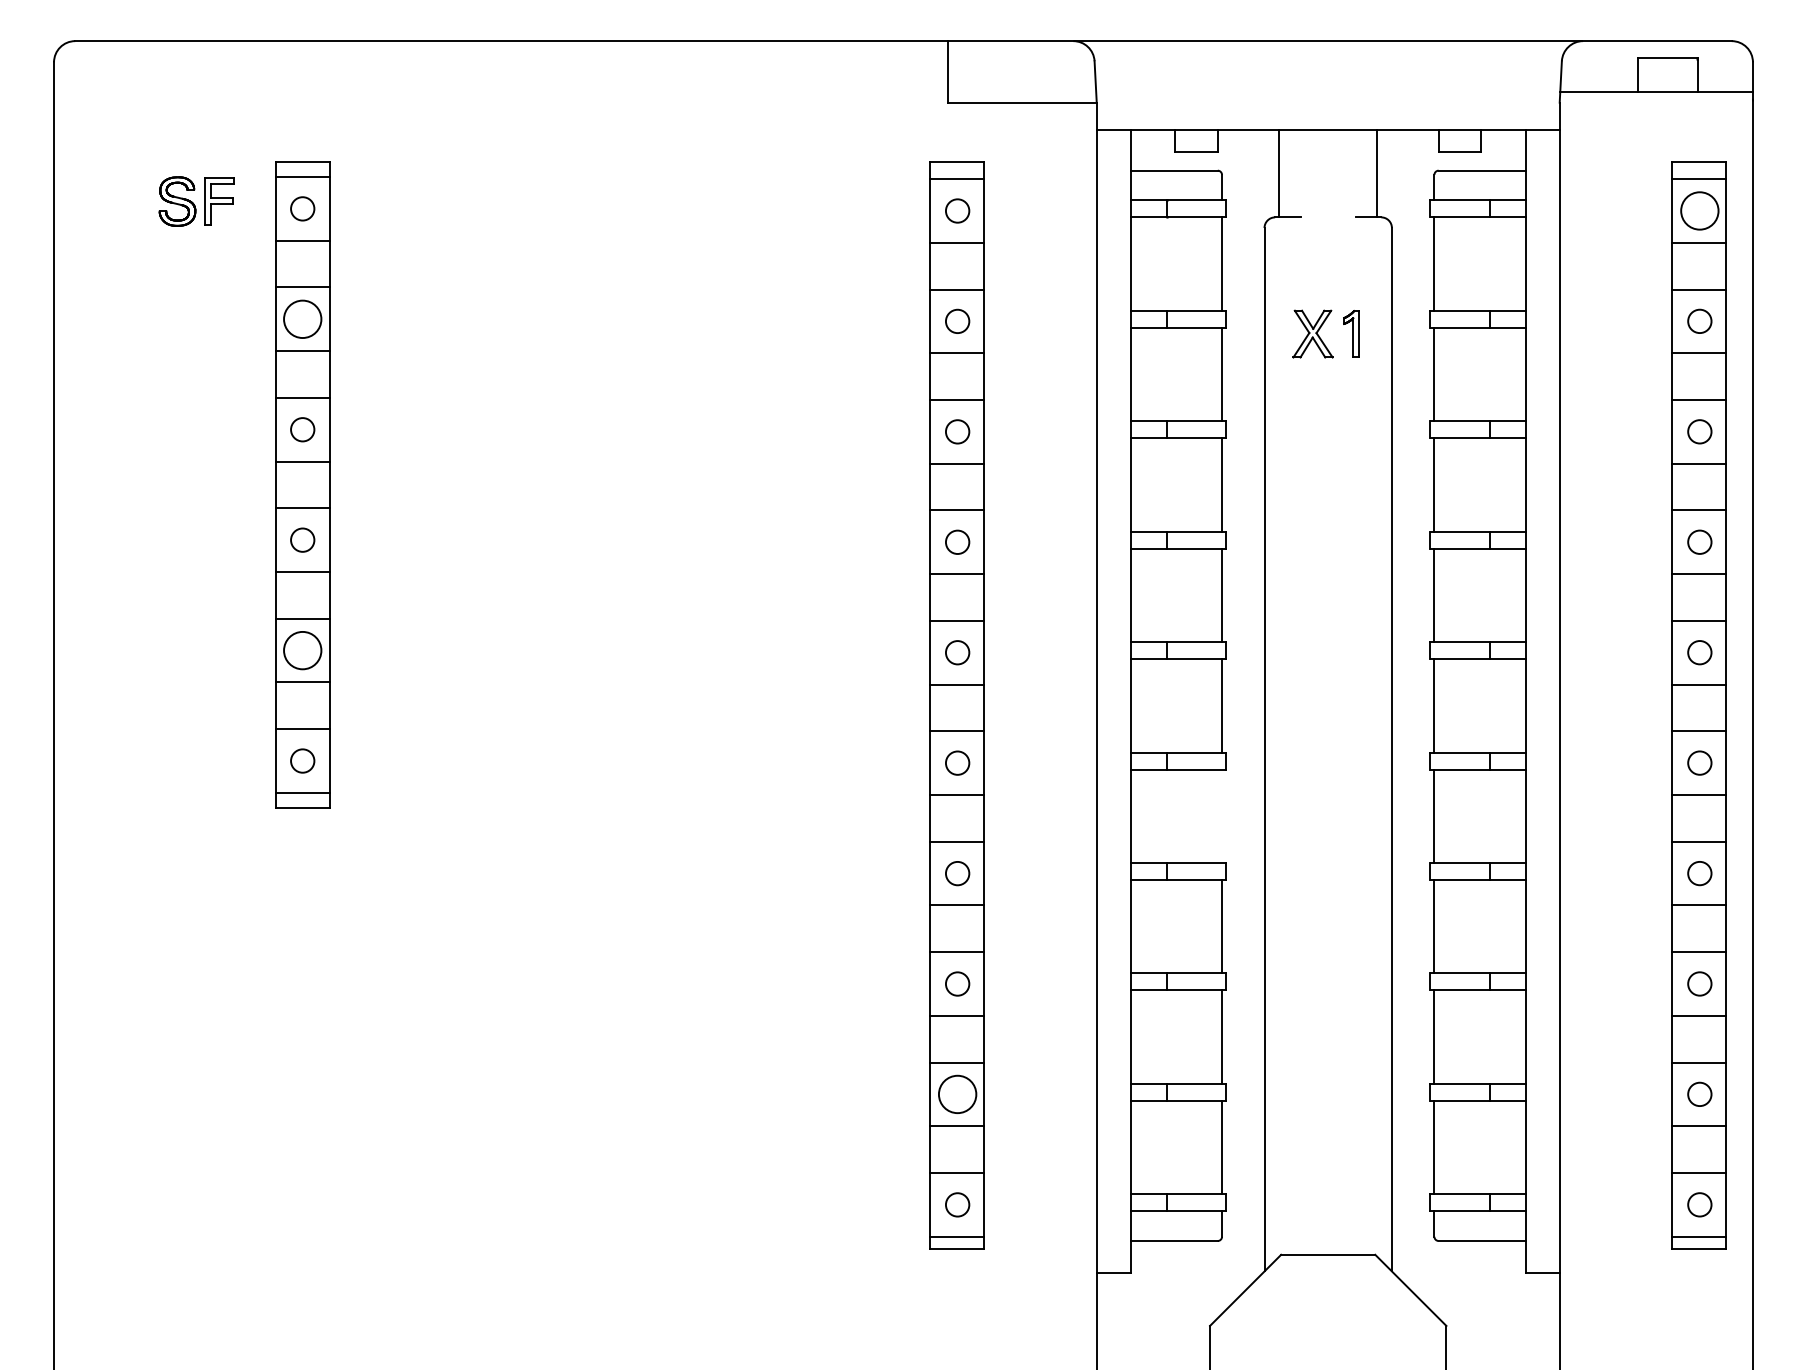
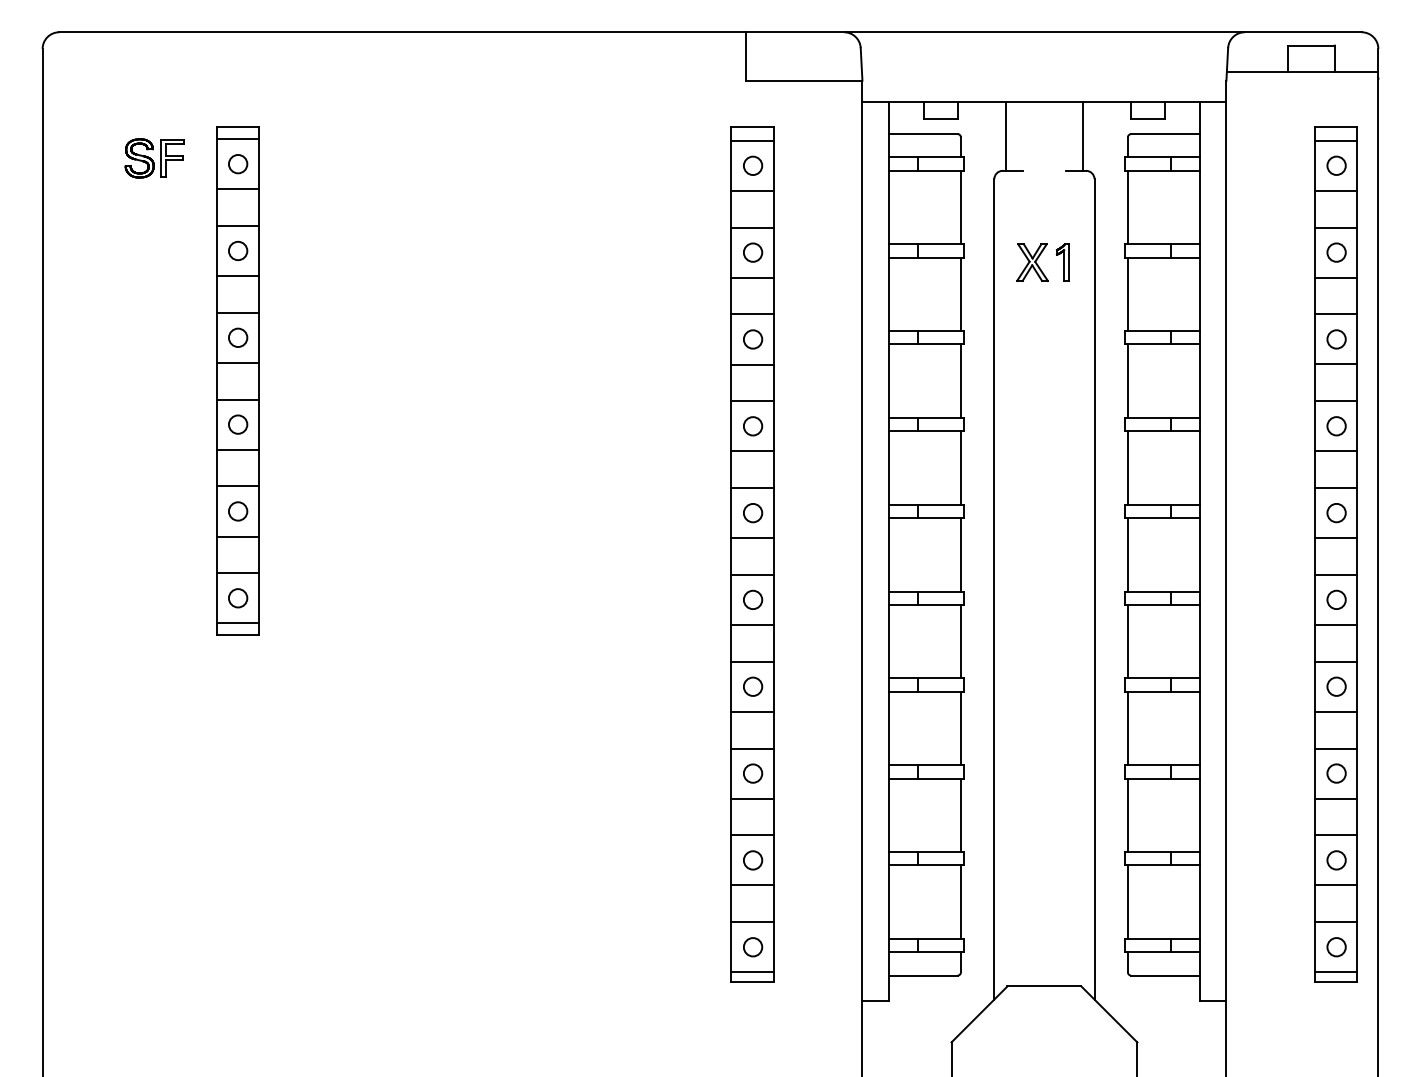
circle: (1699, 210) -> (1336, 165), size x0.62
circle: (301, 318) -> (237, 250), size x0.62
circle: (301, 650) -> (237, 511), size x0.62
line: (1221, 816) -> (960, 641), added
circle: (956, 1094) -> (752, 860), size x0.62

